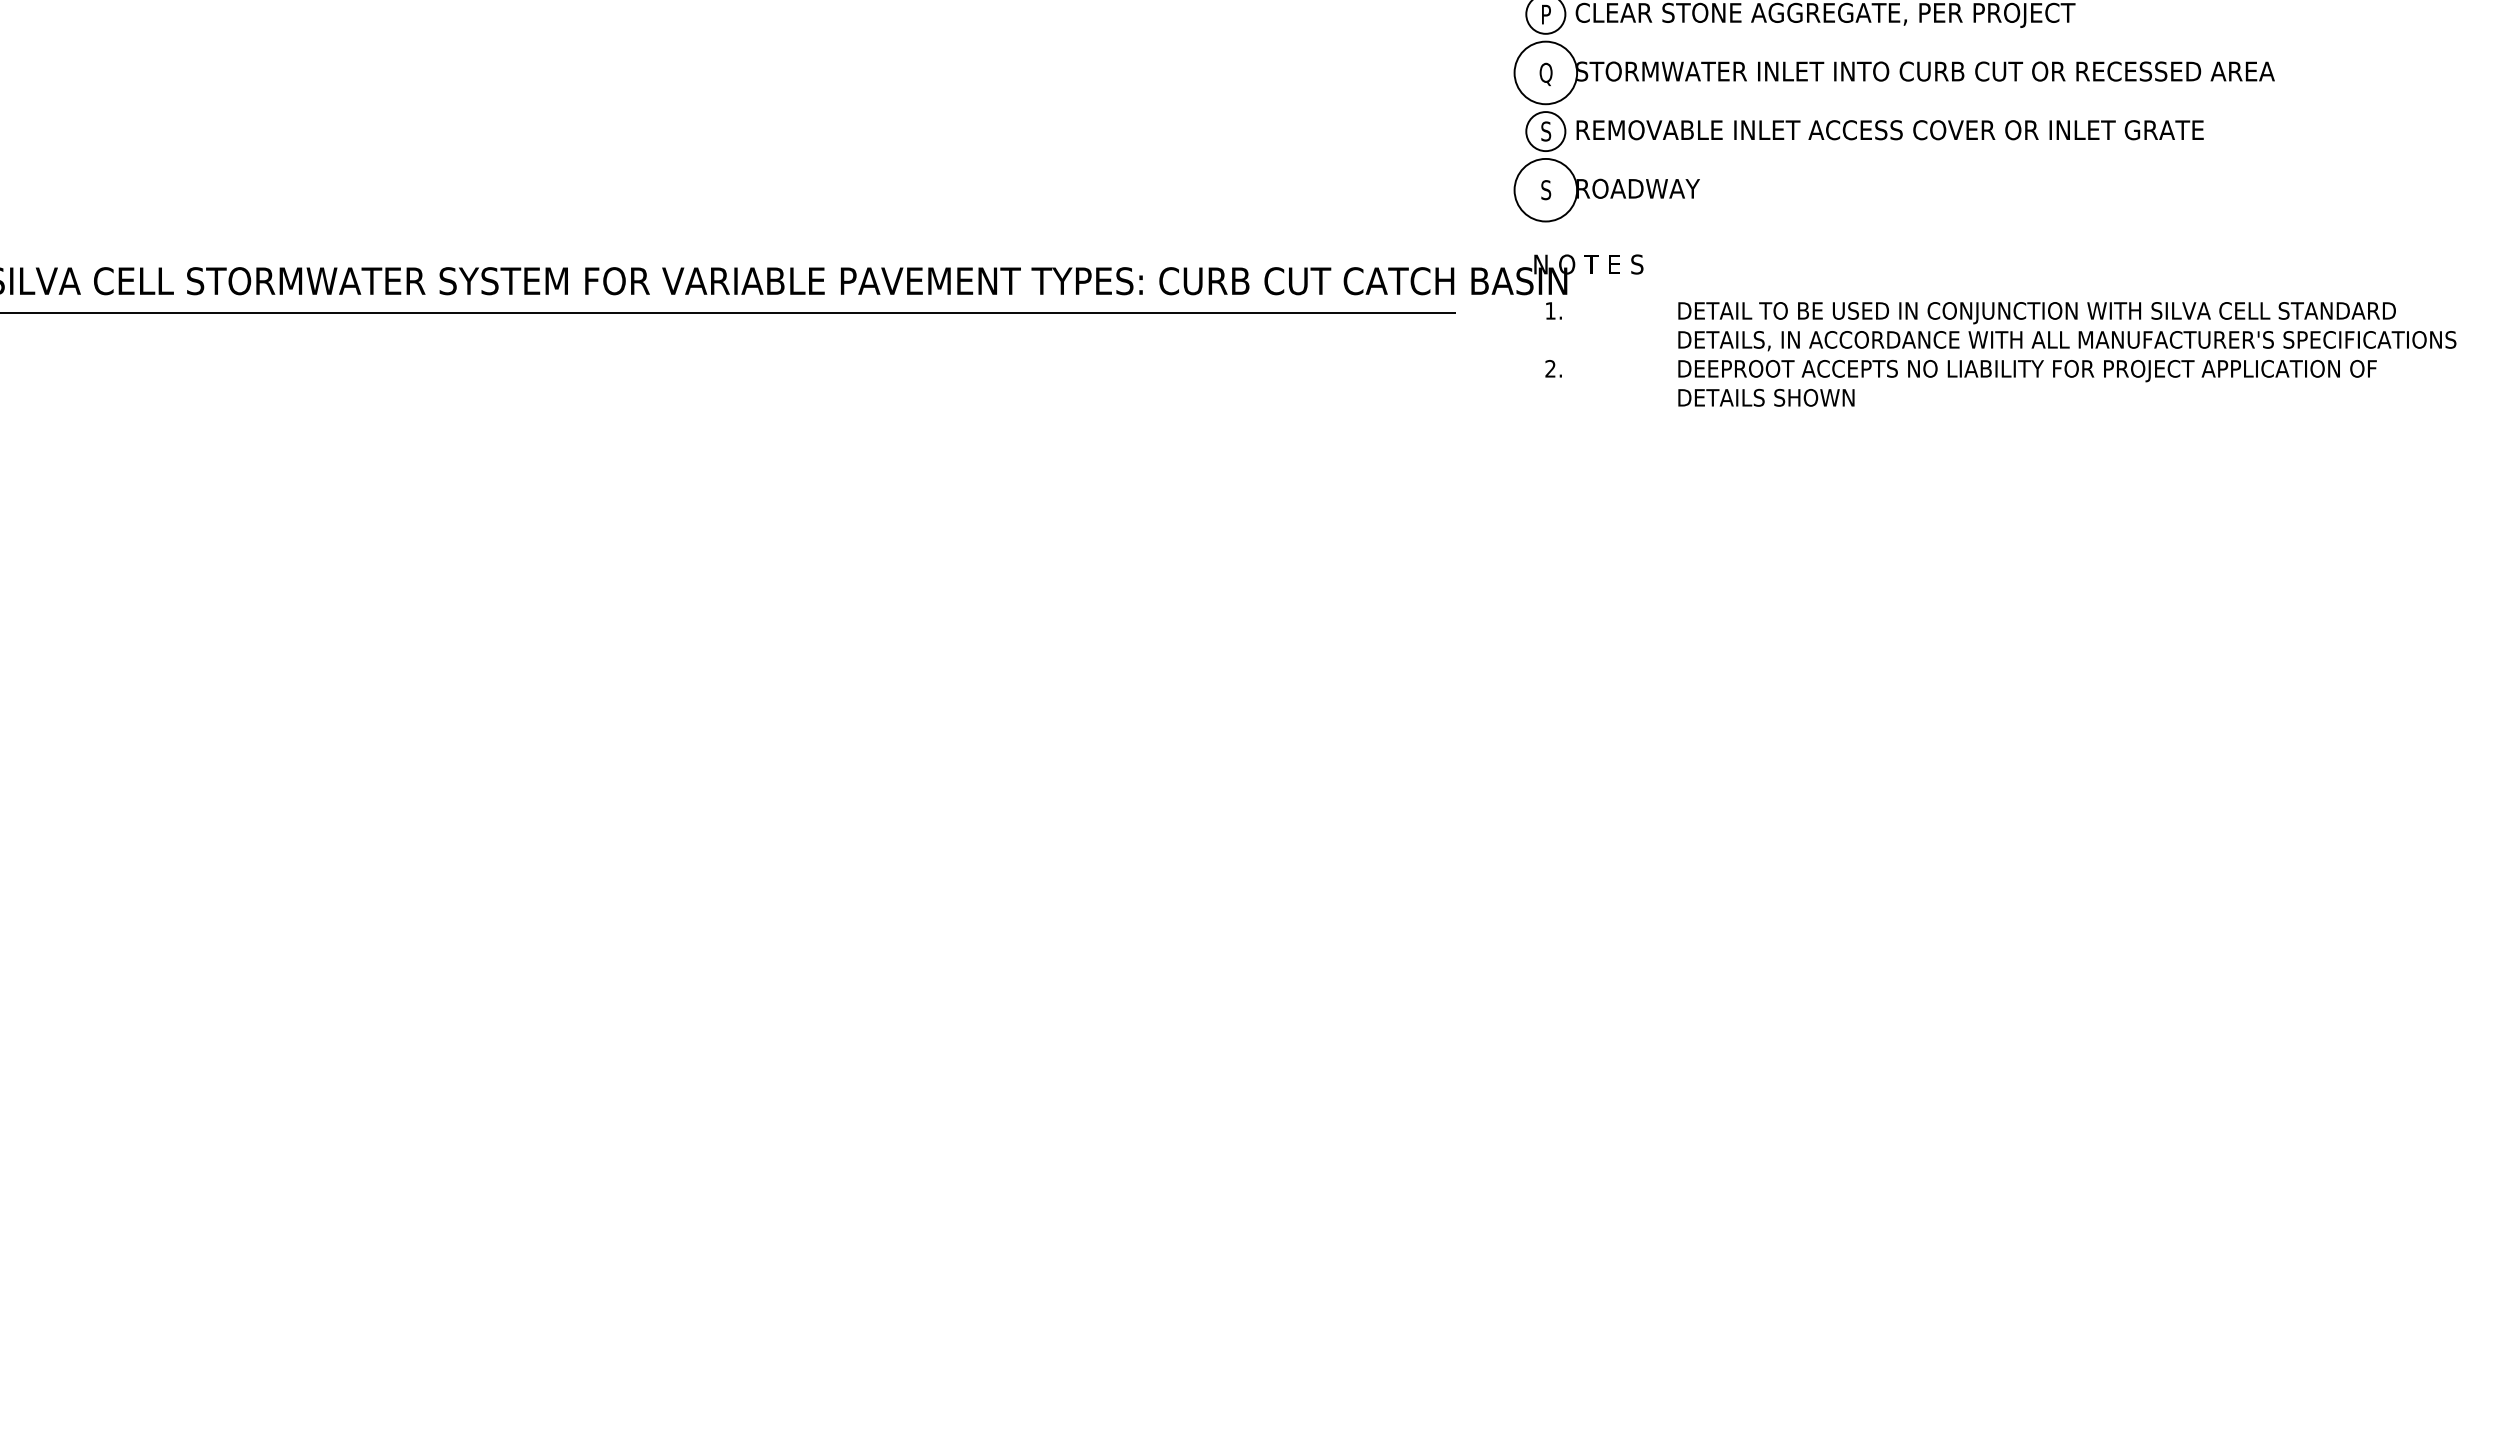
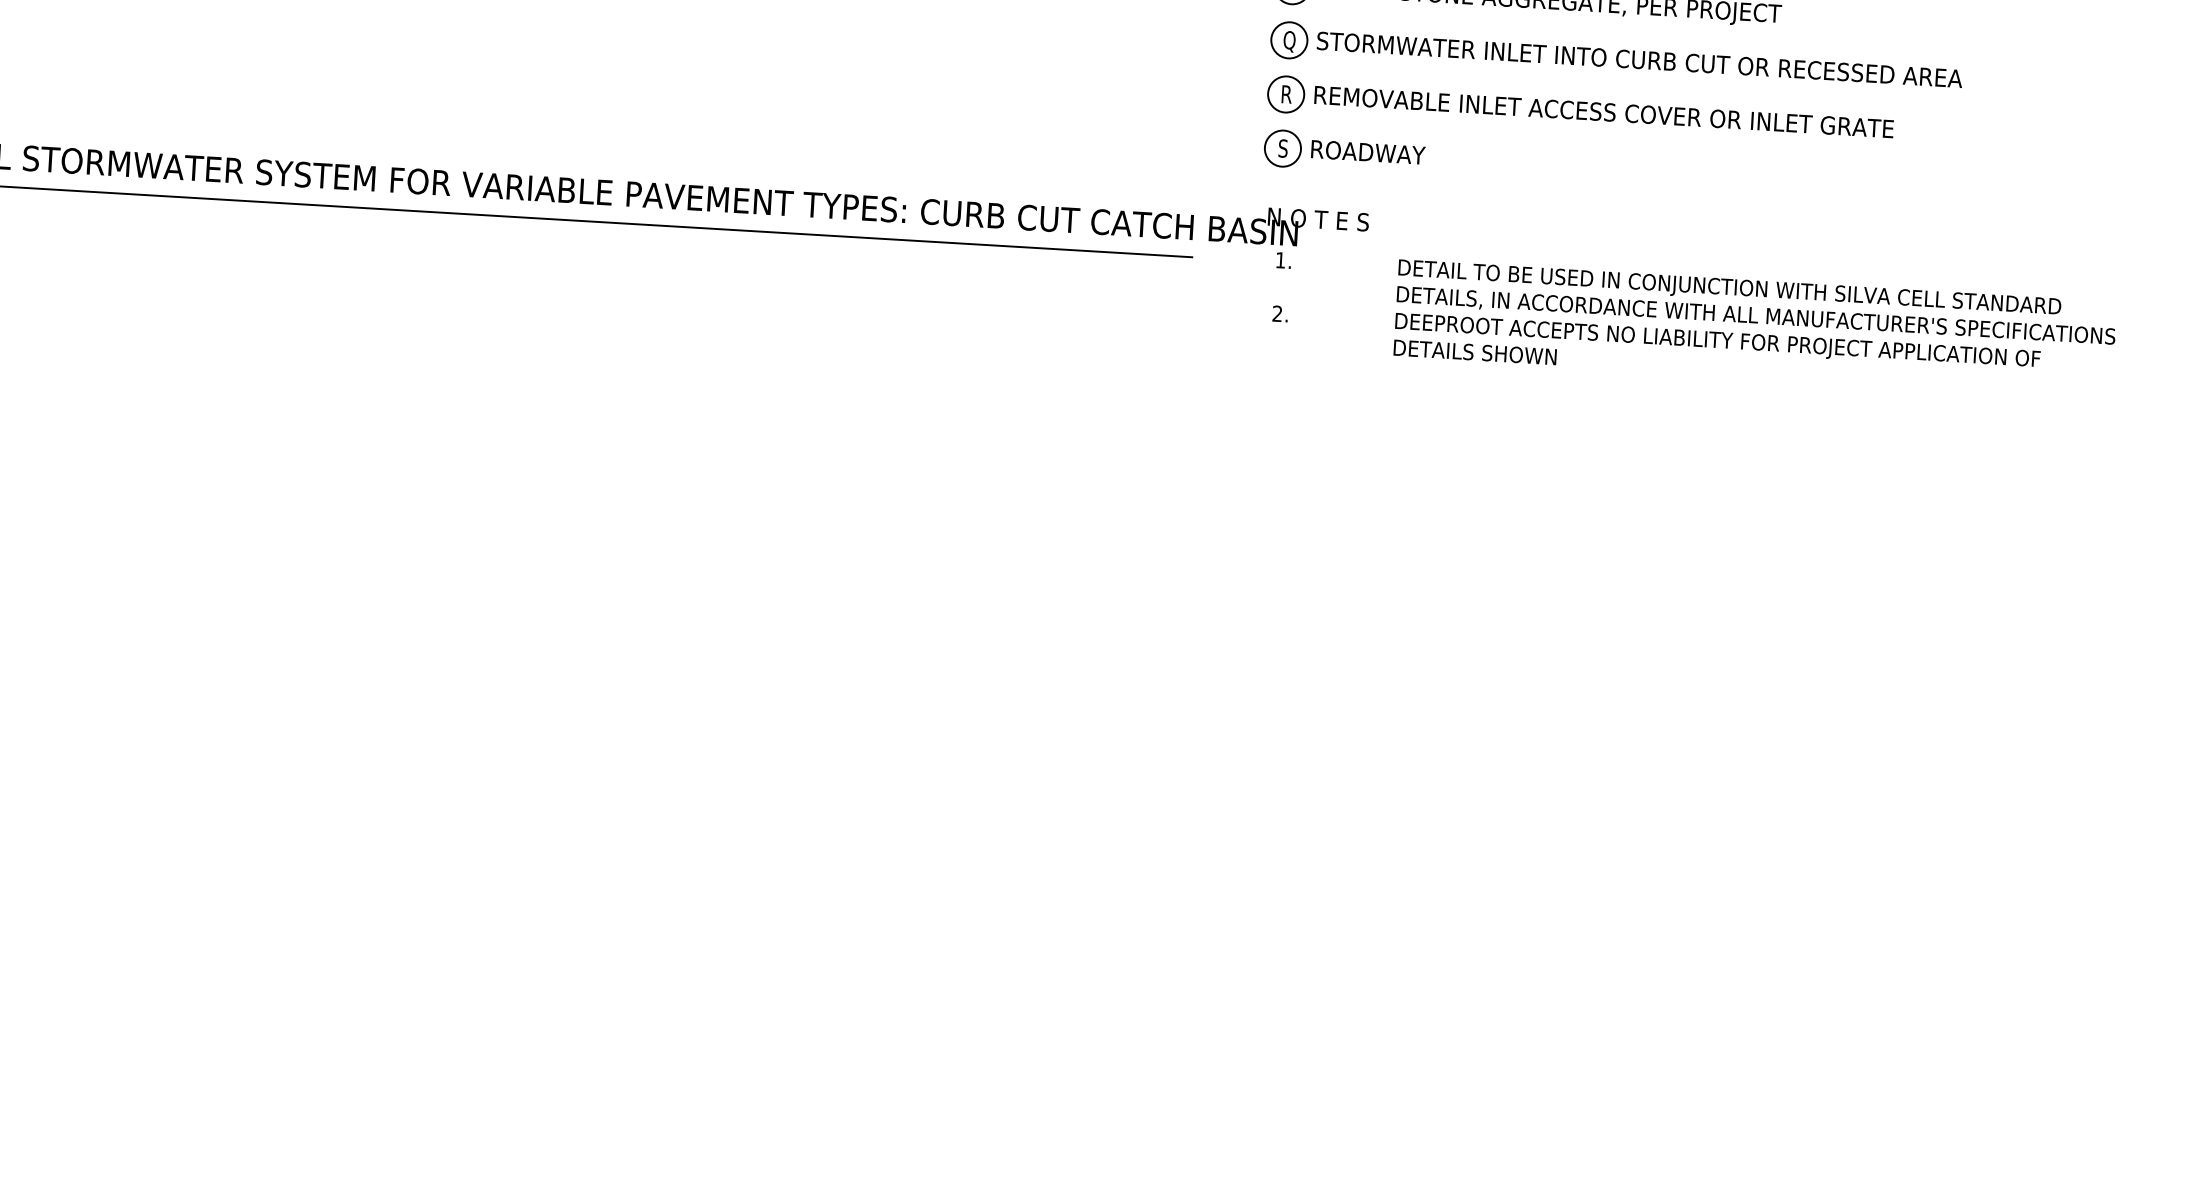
circle: (1545, 72) -> (1289, 39), size x0.62
text: (1546, 131) -> (1286, 94), S -> R
circle: (1545, 189) -> (1282, 147), size x0.62

